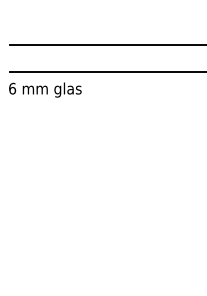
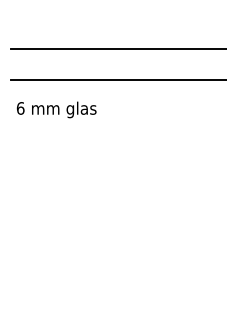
text: (45, 89) -> (56, 109), moved

